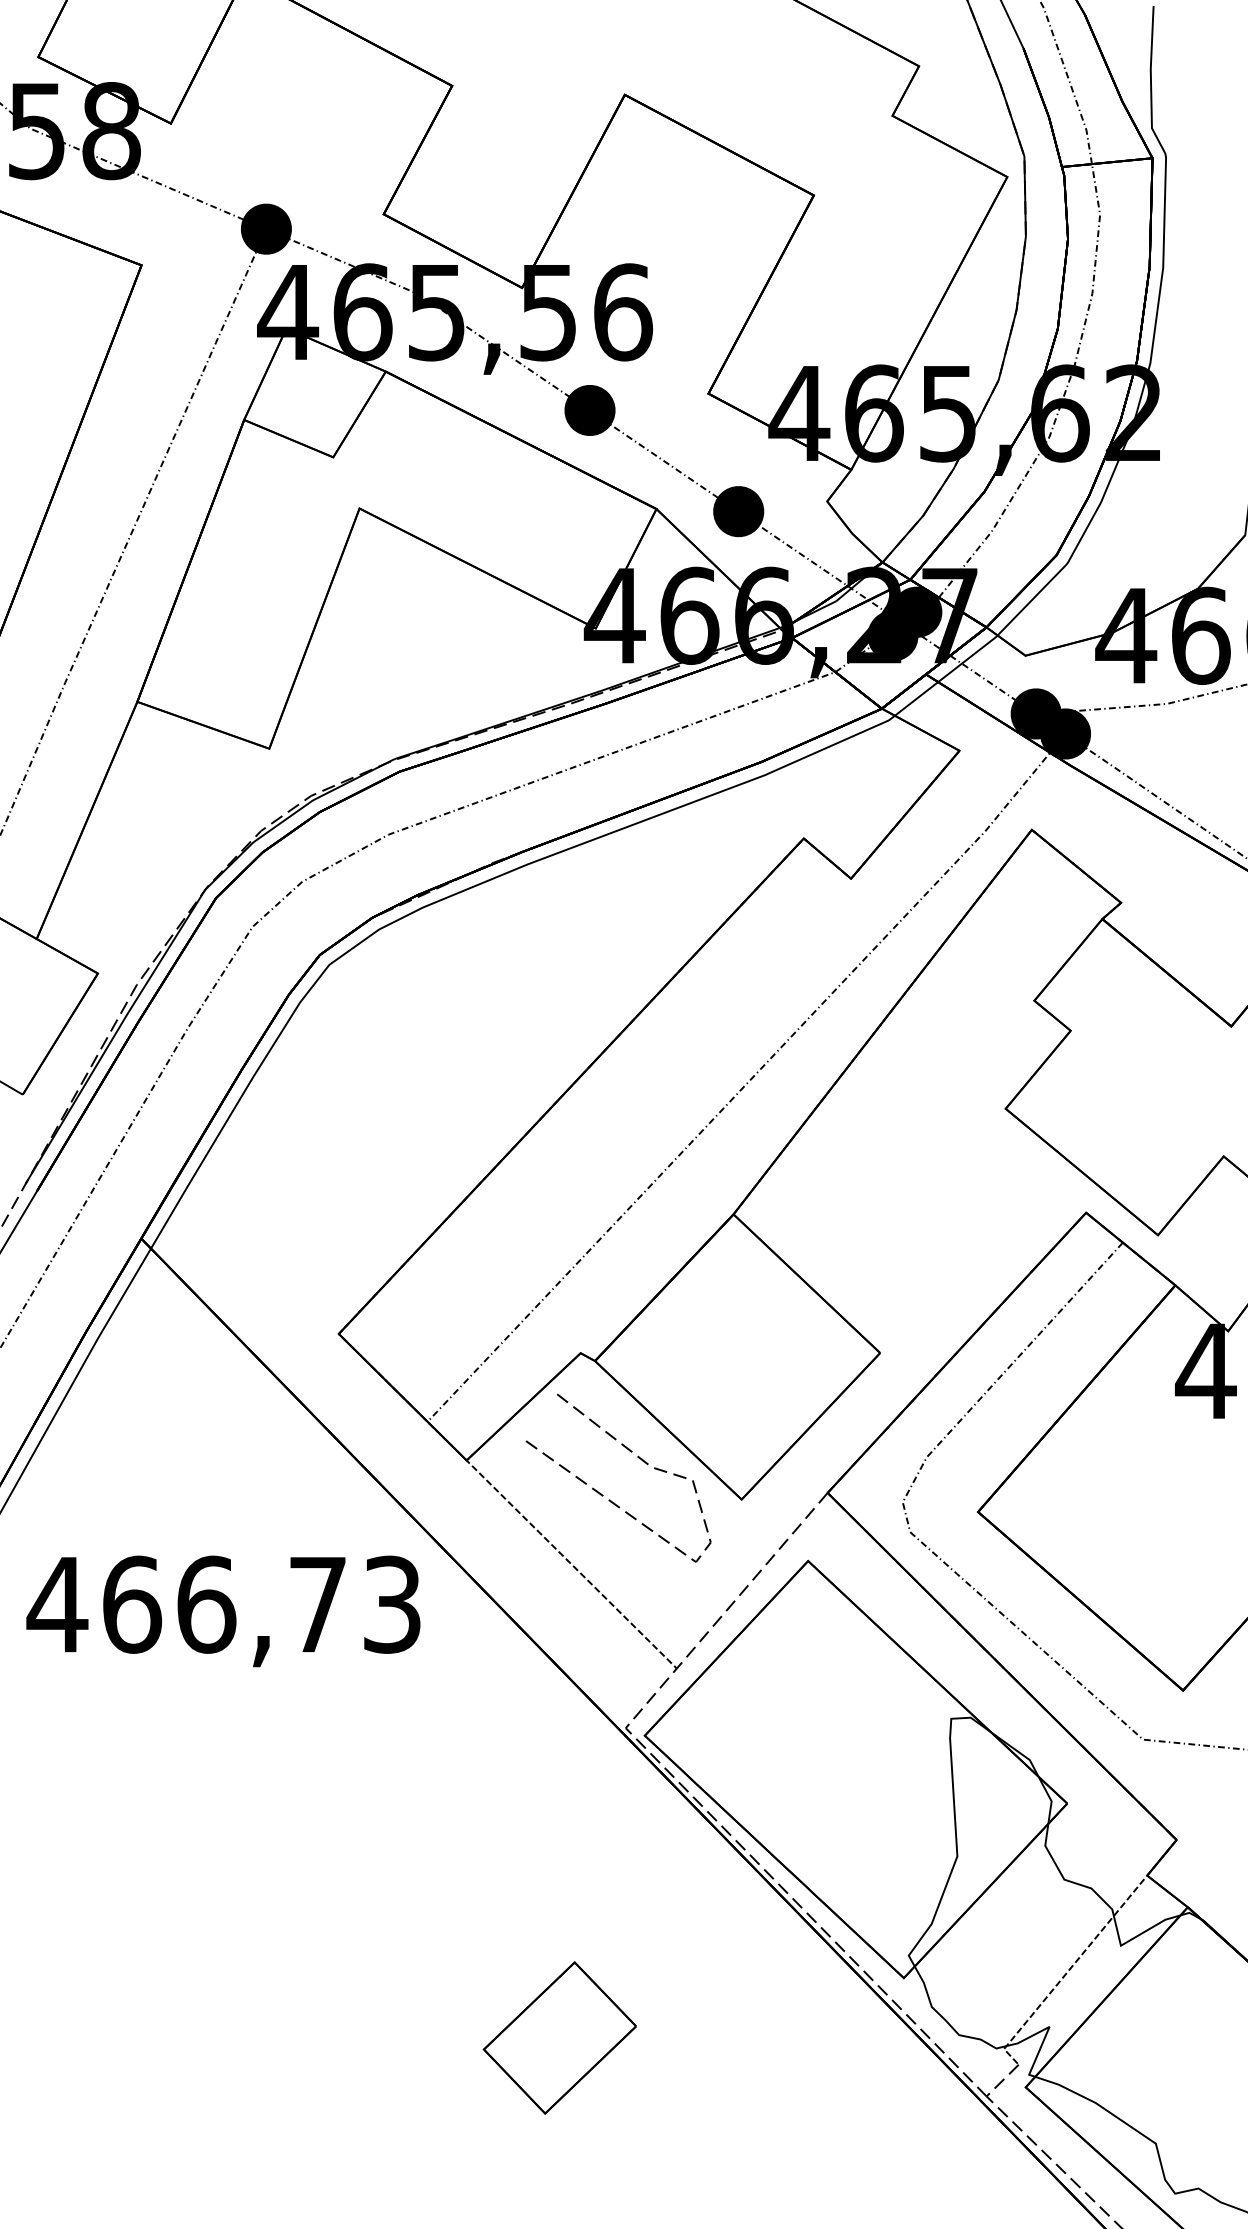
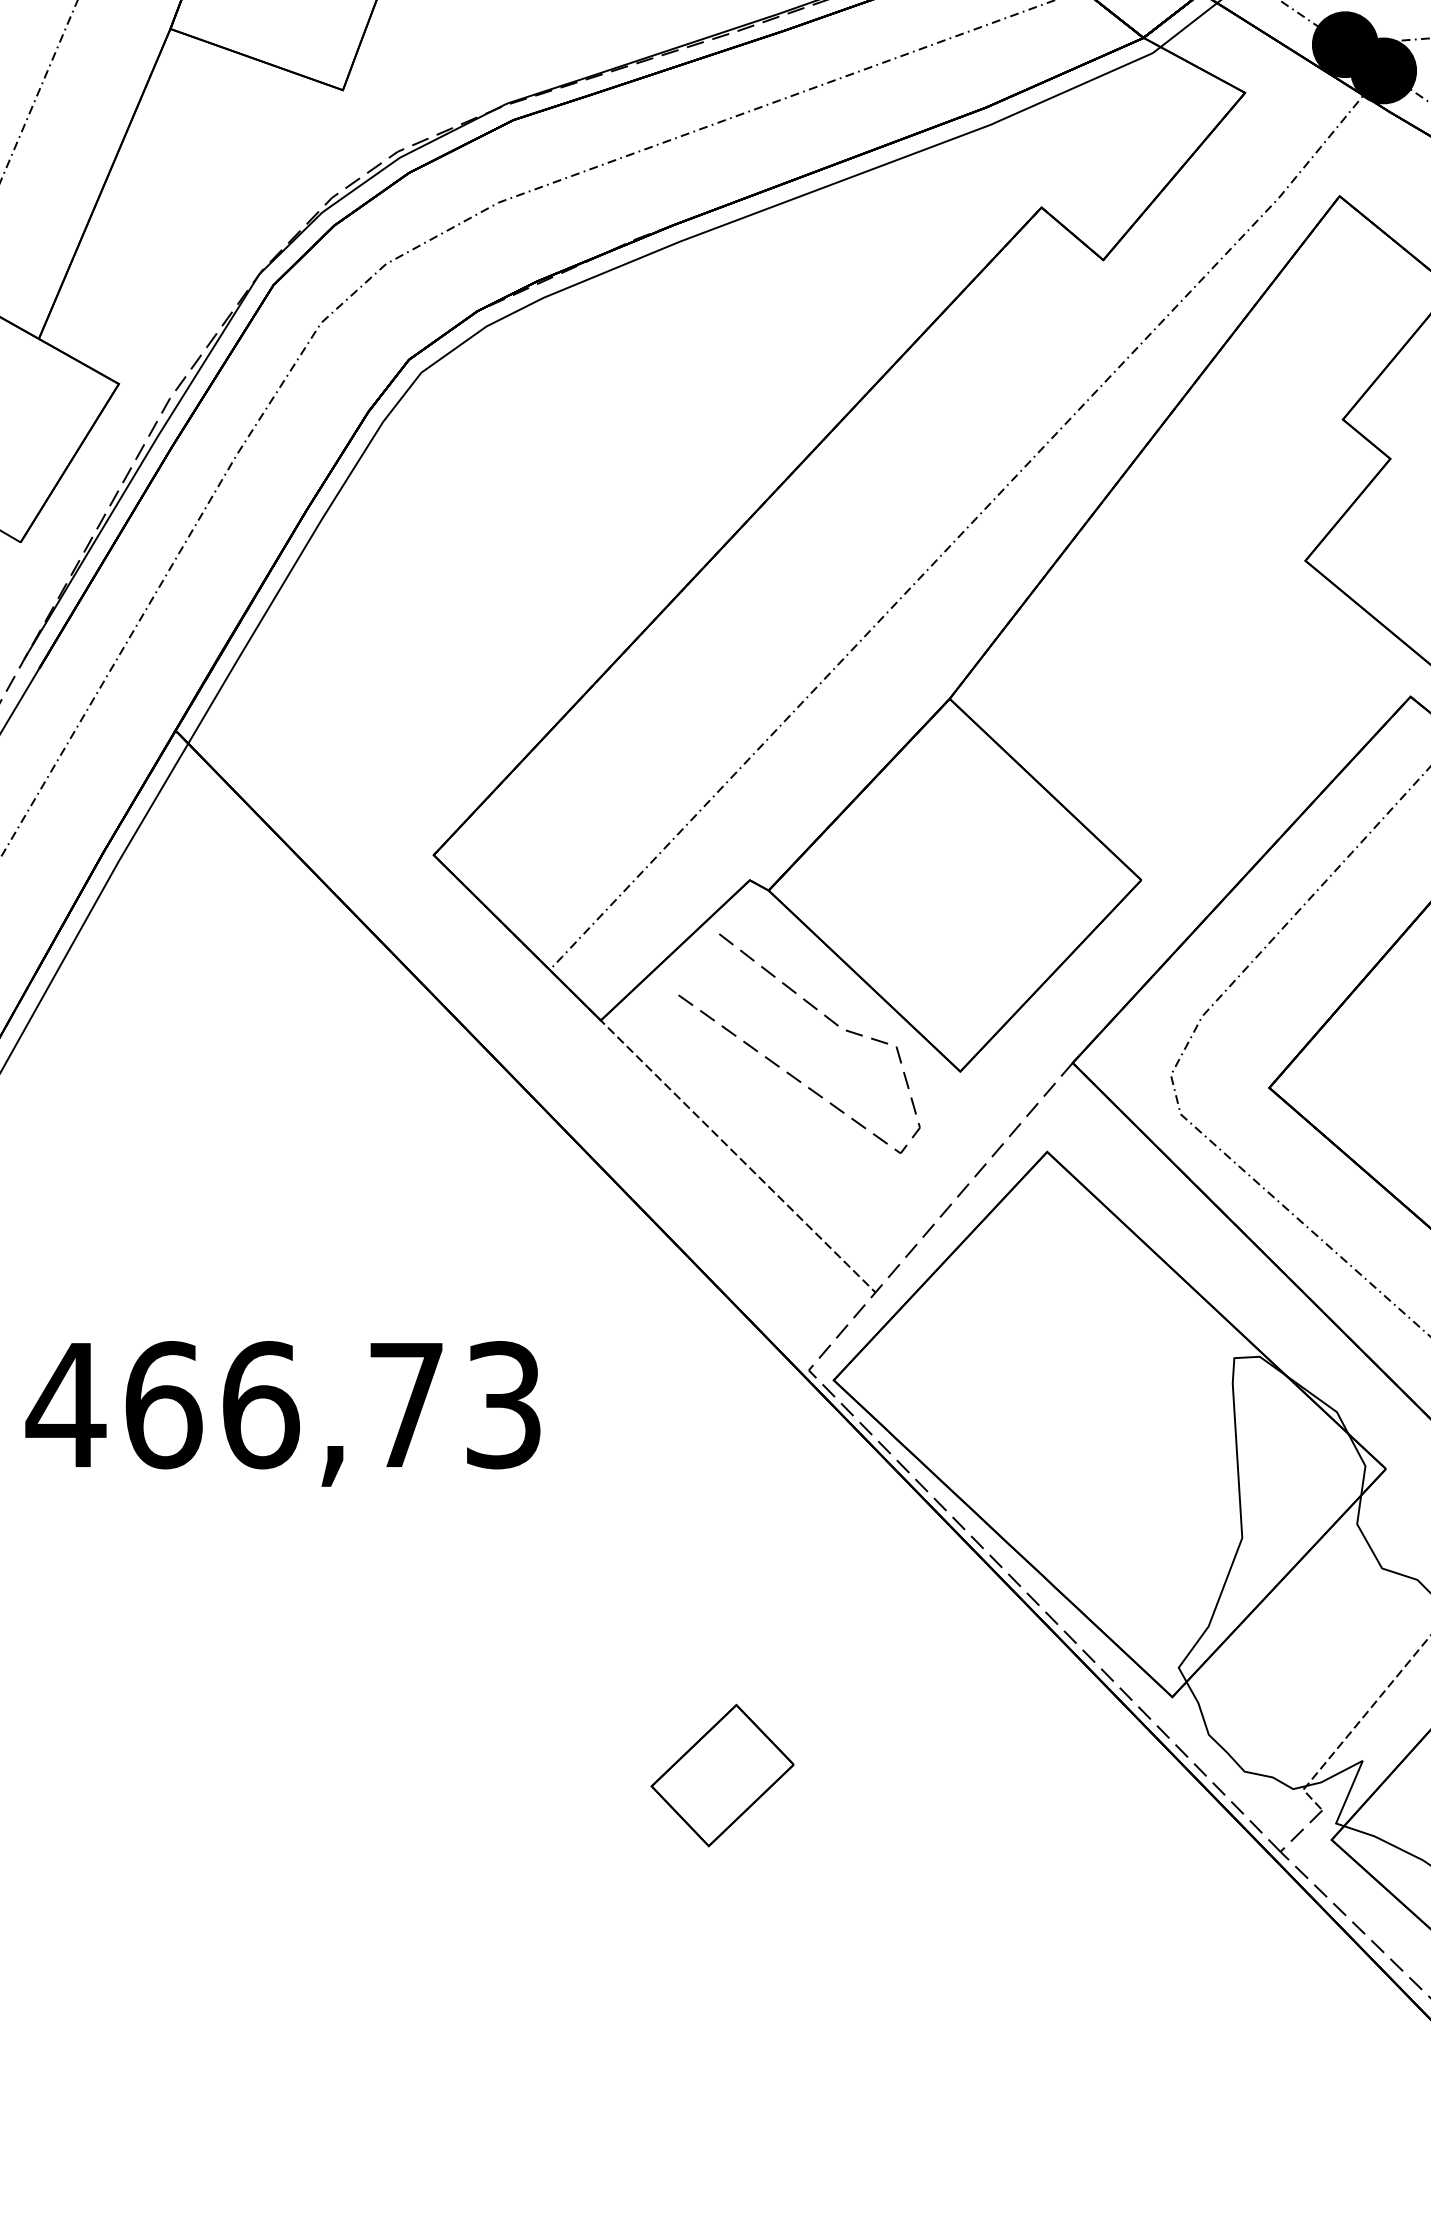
text: (223, 1611) -> (283, 1413), moved
part: (559, 2038) -> (722, 1776), size x0.71

